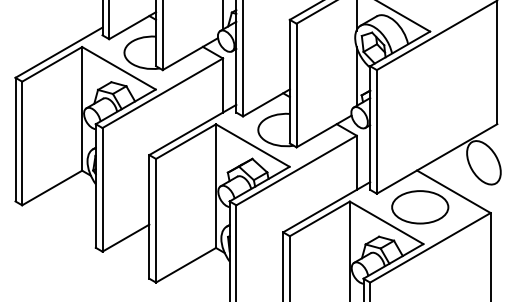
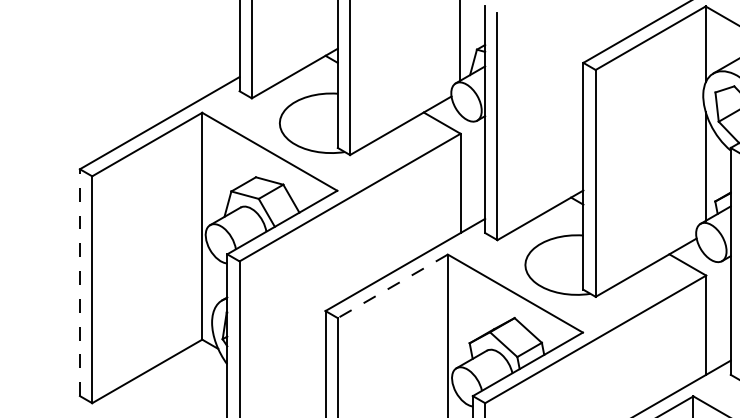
line: (15, 139) -> (79, 282), solid -> dashed
line: (186, 141) -> (393, 286), solid -> dashed

